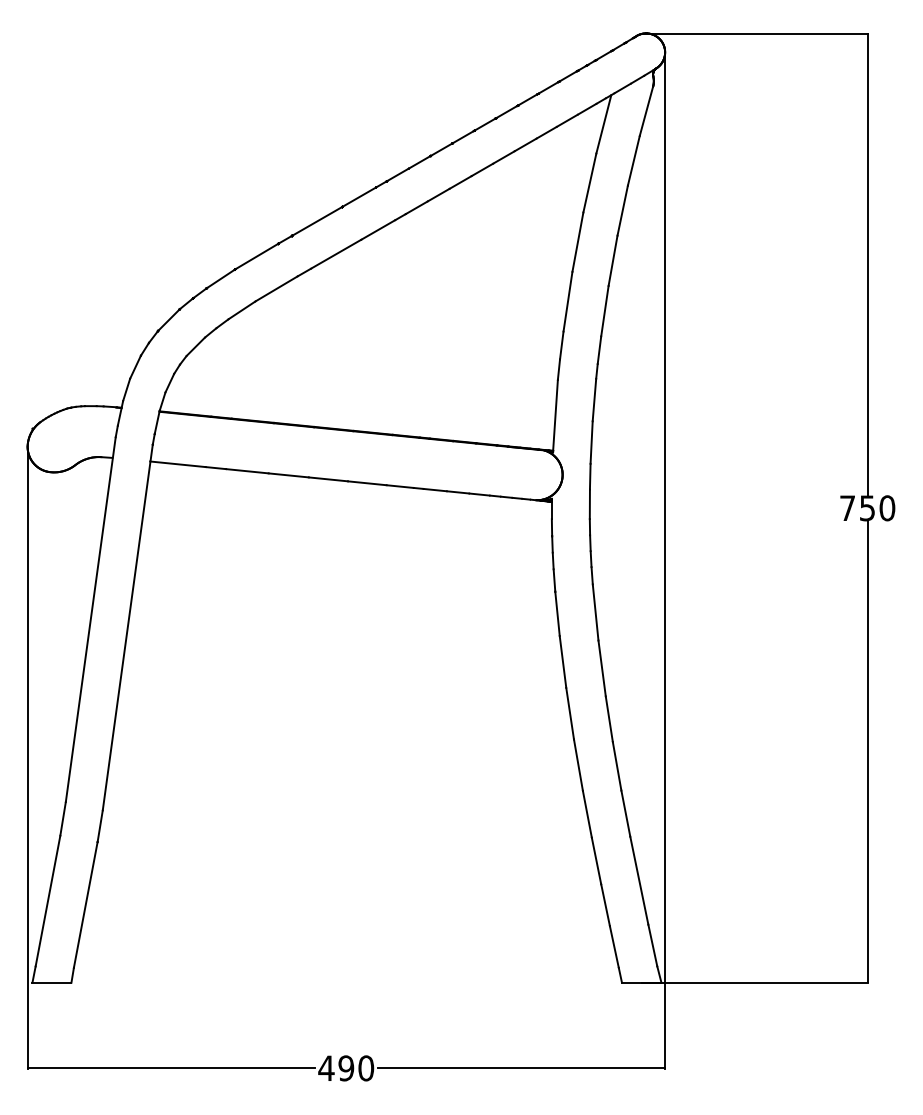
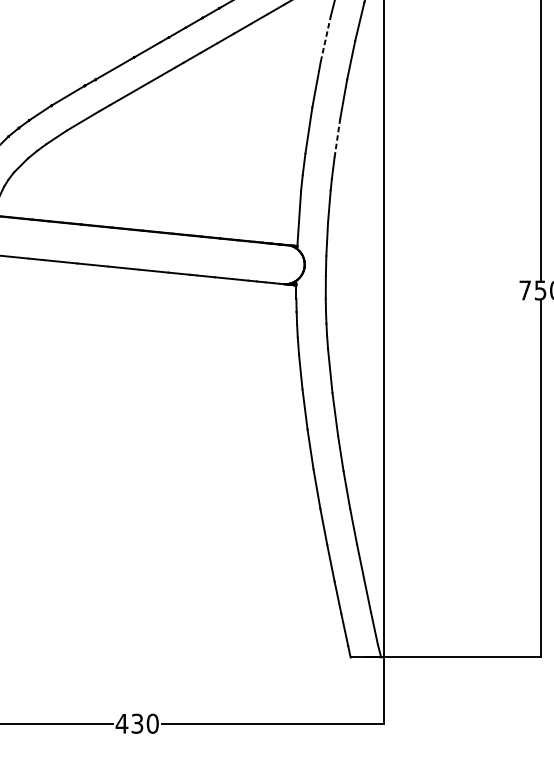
line: (589, 182) -> (325, 38), solid -> dashed
line: (604, 311) -> (337, 138), solid -> dashed
text: (346, 1068) -> (137, 723), 490 -> 430

